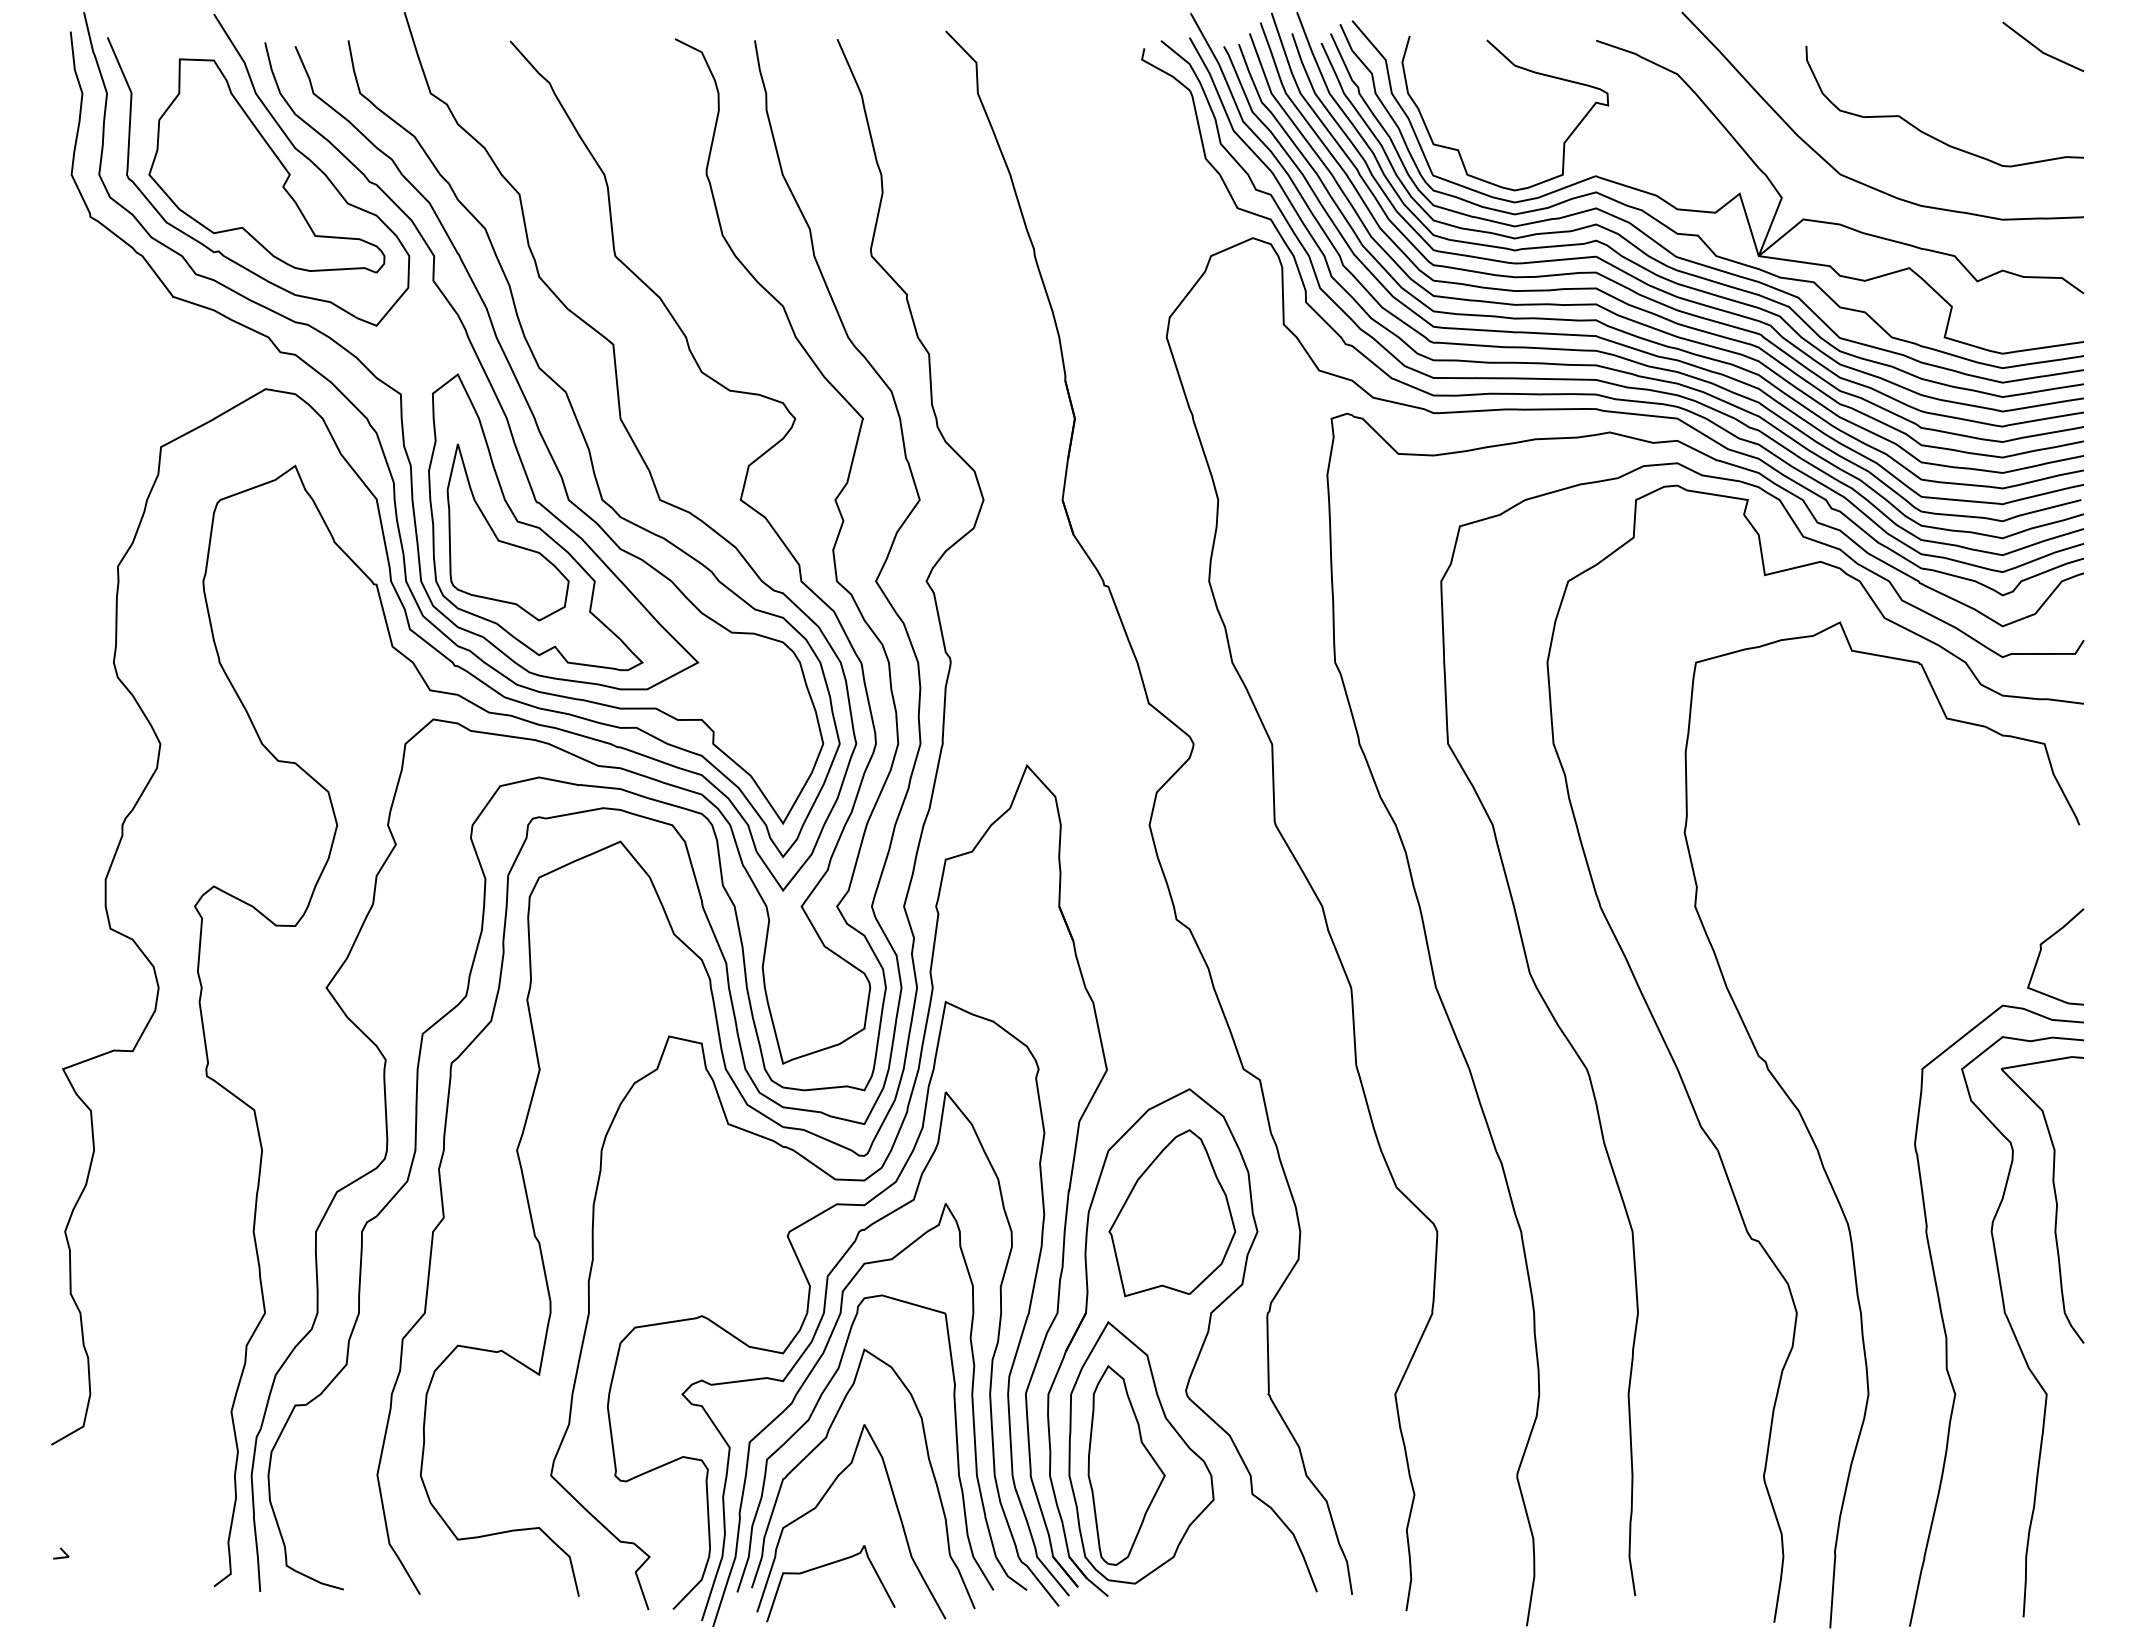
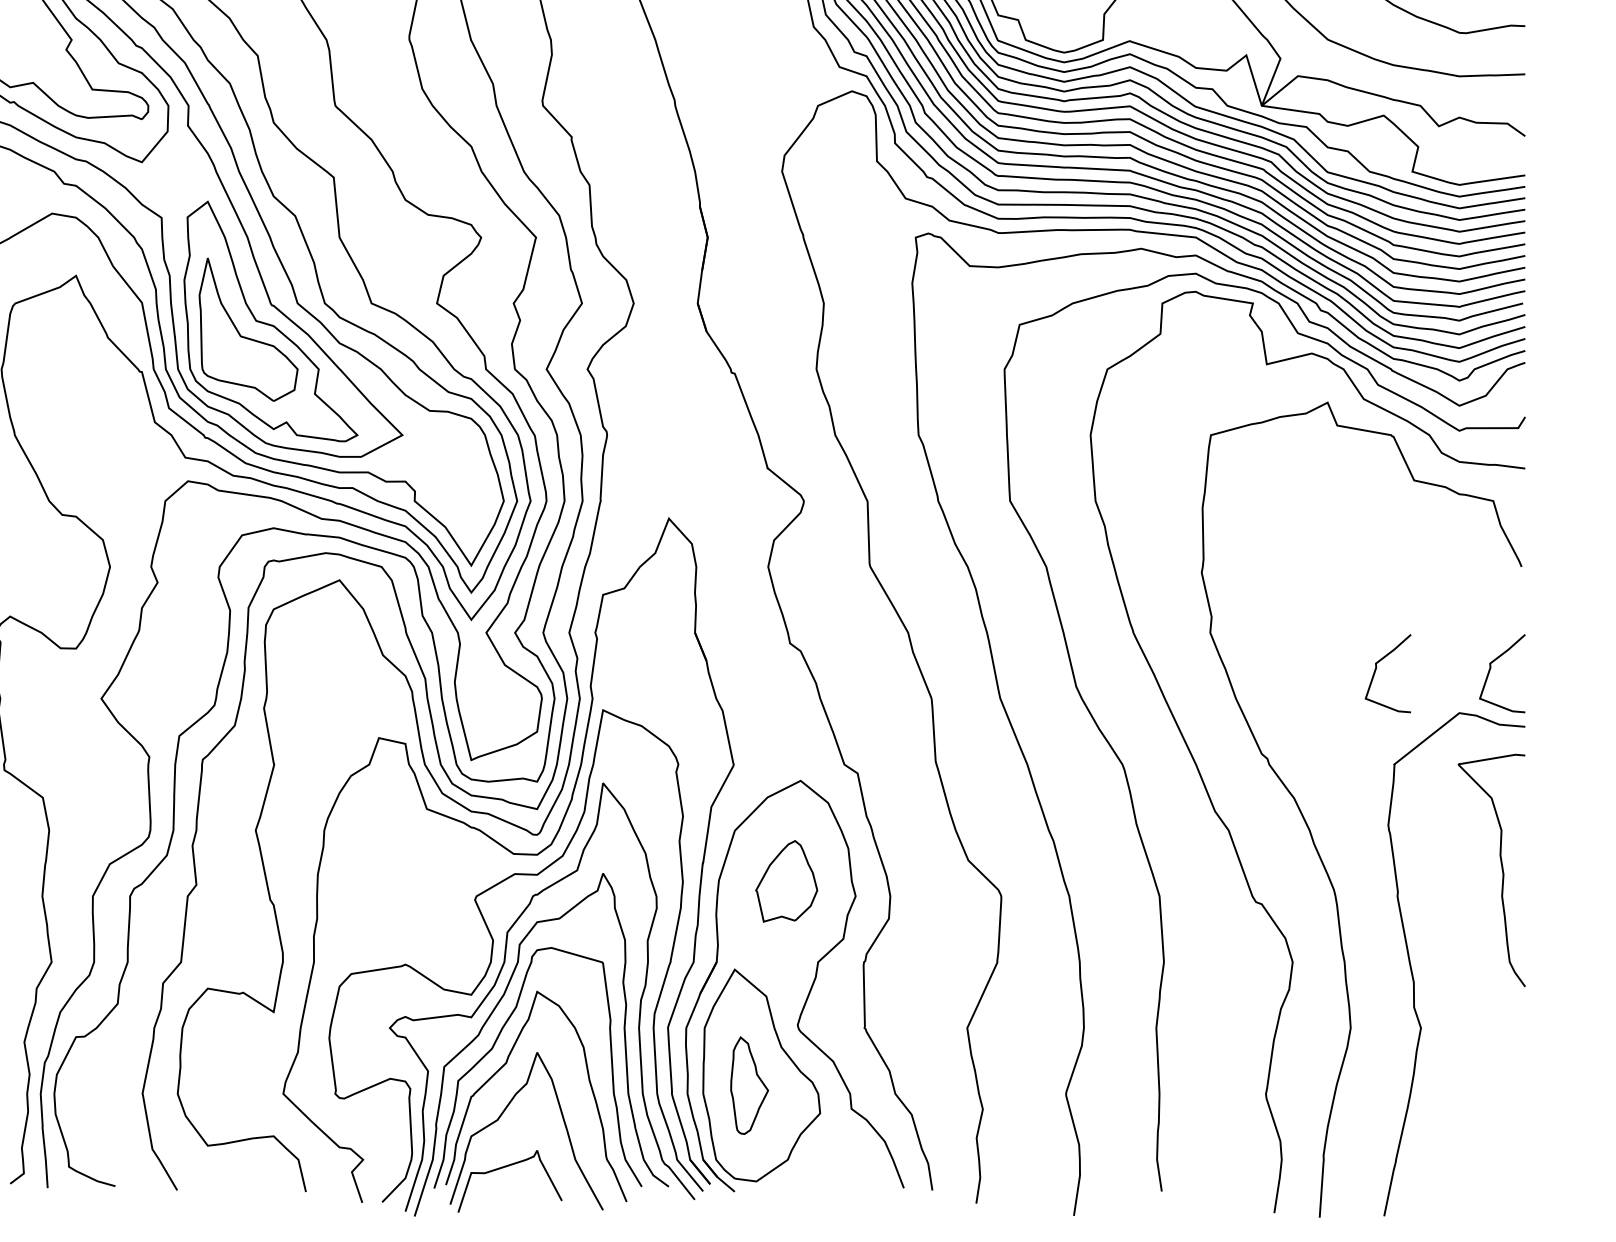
curve: (1900, 951) -> (1376, 669), added
part: (1172, 1213) -> (786, 881), size x0.6
curve: (2014, 1331) -> (1469, 977), removed
part: (1126, 1465) -> (749, 1085), size x0.6

